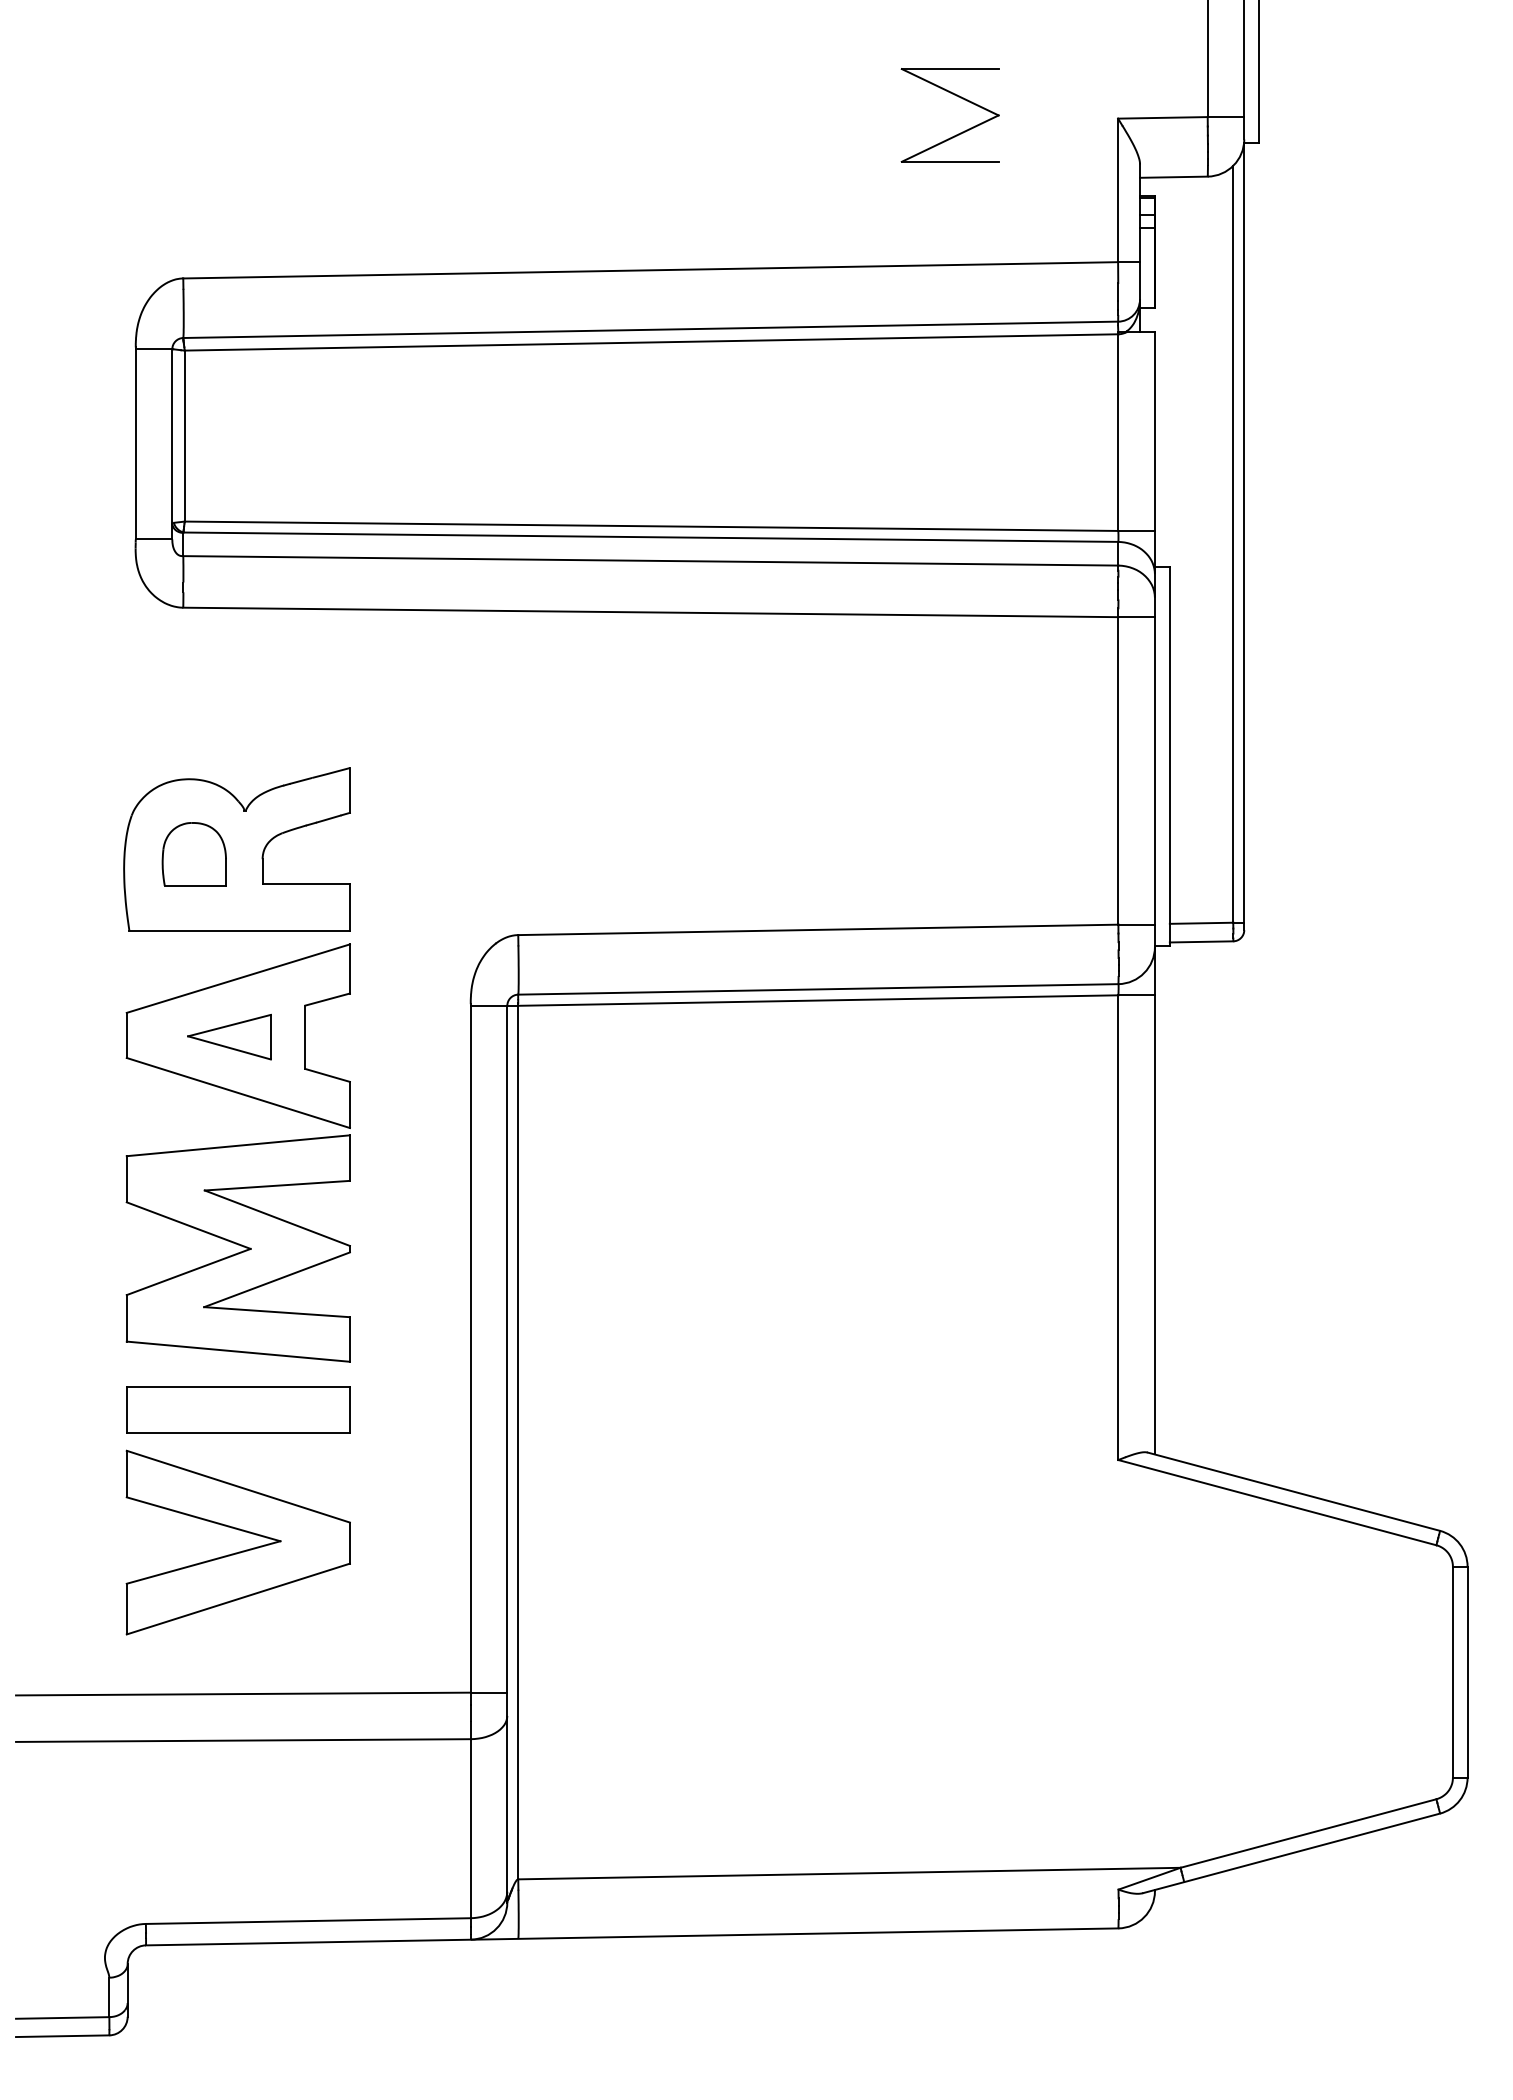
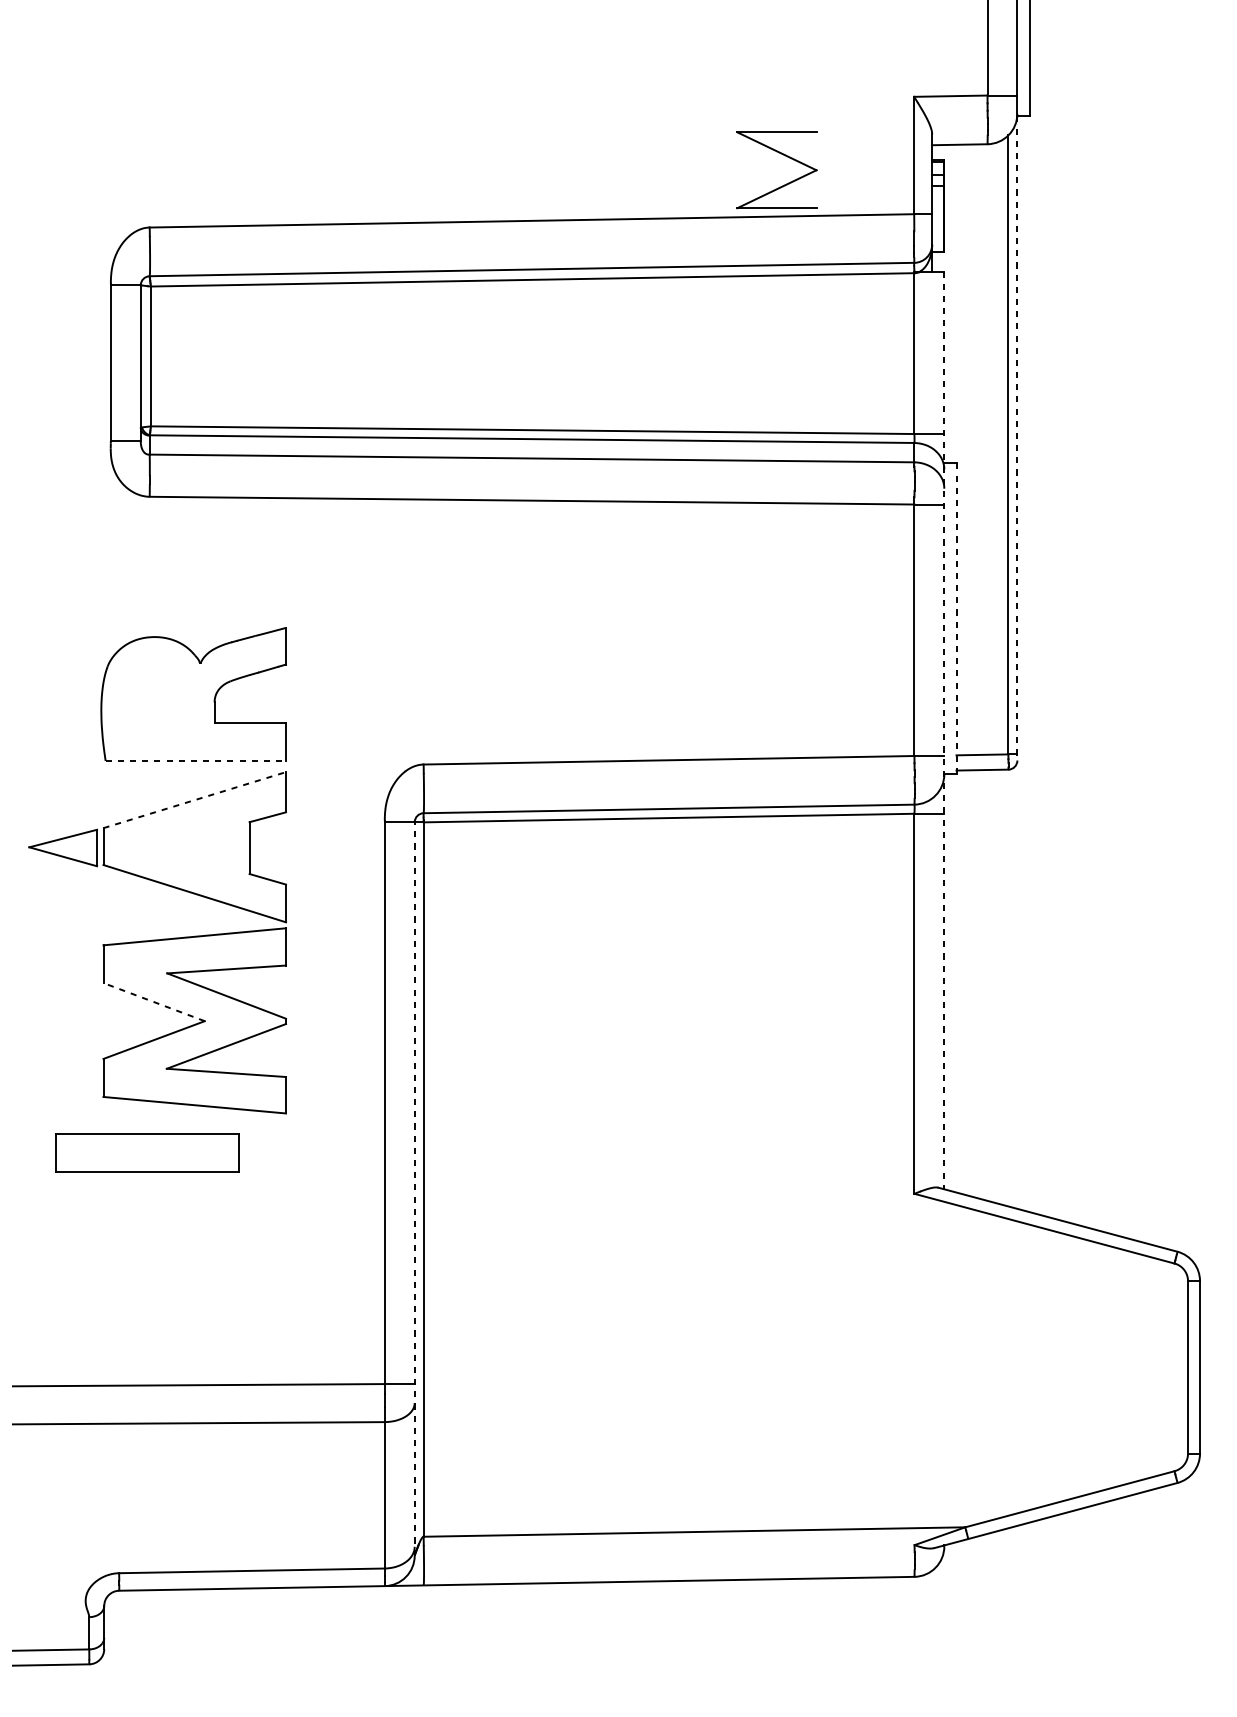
part: (958, 97) -> (783, 155), moved
line: (1244, 536) -> (1017, 438), solid -> dashed
line: (1169, 756) -> (956, 618), solid -> dashed
part: (193, 854) -> (158, 698), removed
line: (1154, 893) -> (943, 730), solid -> dashed
line: (240, 930) -> (196, 760), solid -> dashed
line: (238, 978) -> (194, 800), solid -> dashed
part: (229, 1036) -> (63, 847), moved
line: (188, 1225) -> (153, 1002), solid -> dashed
part: (238, 1409) -> (147, 1152), moved
line: (507, 1453) -> (414, 1188), solid -> dashed
part: (238, 1551) -> (194, 1268), removed

